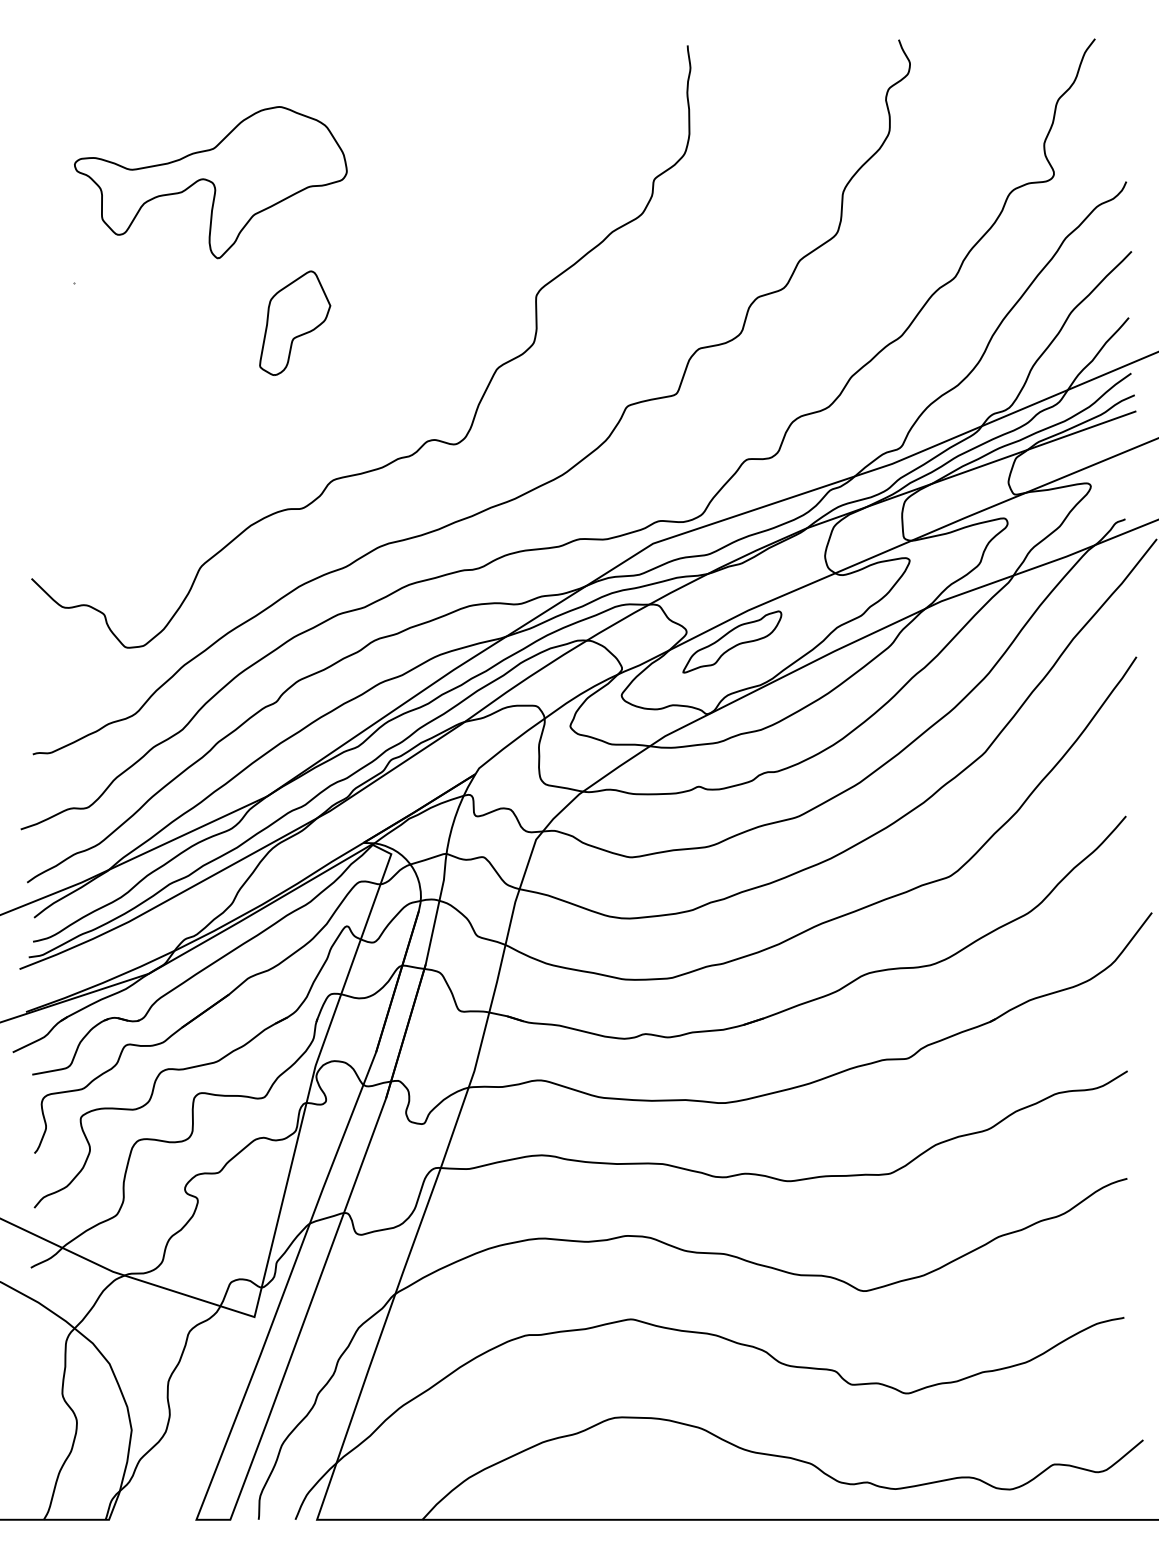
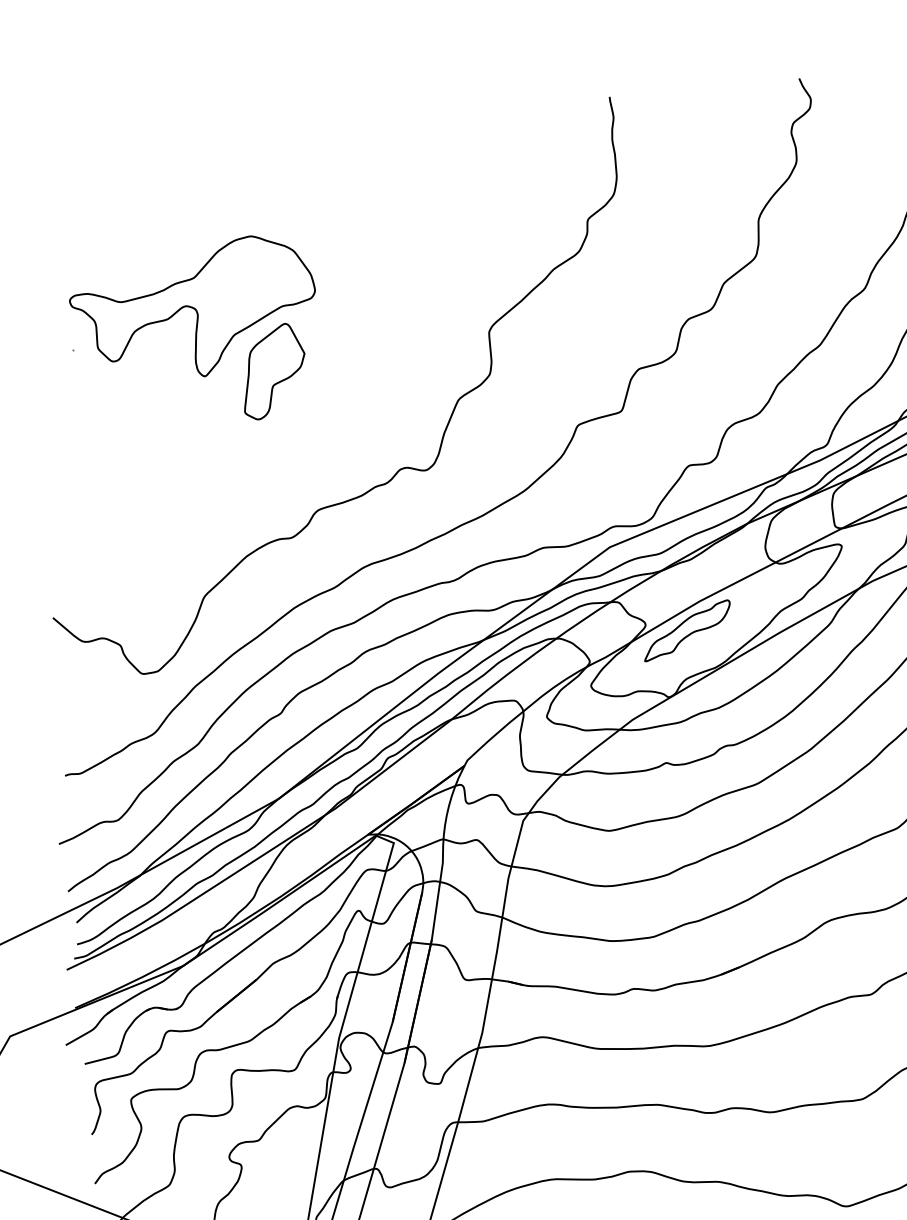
part: (210, 182) -> (193, 308), moved

